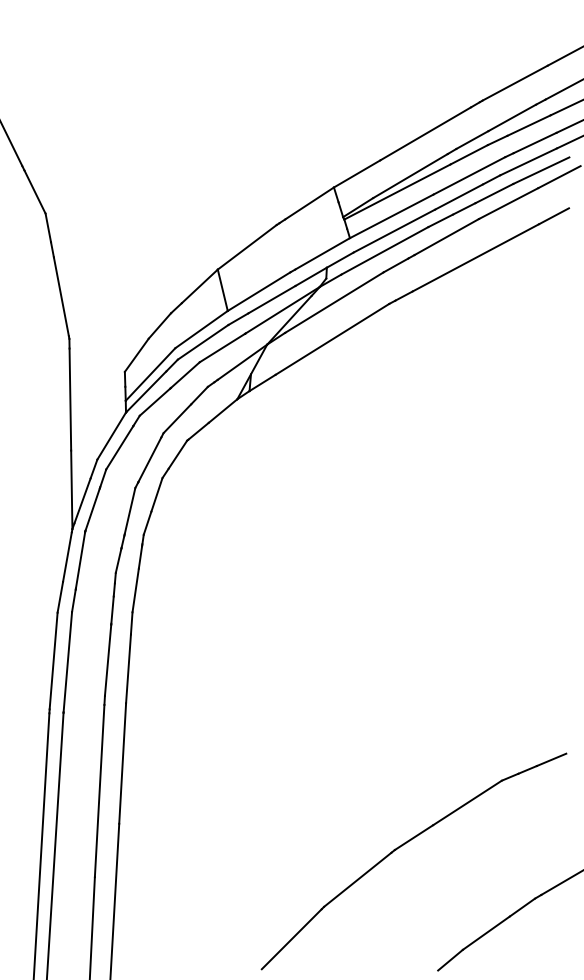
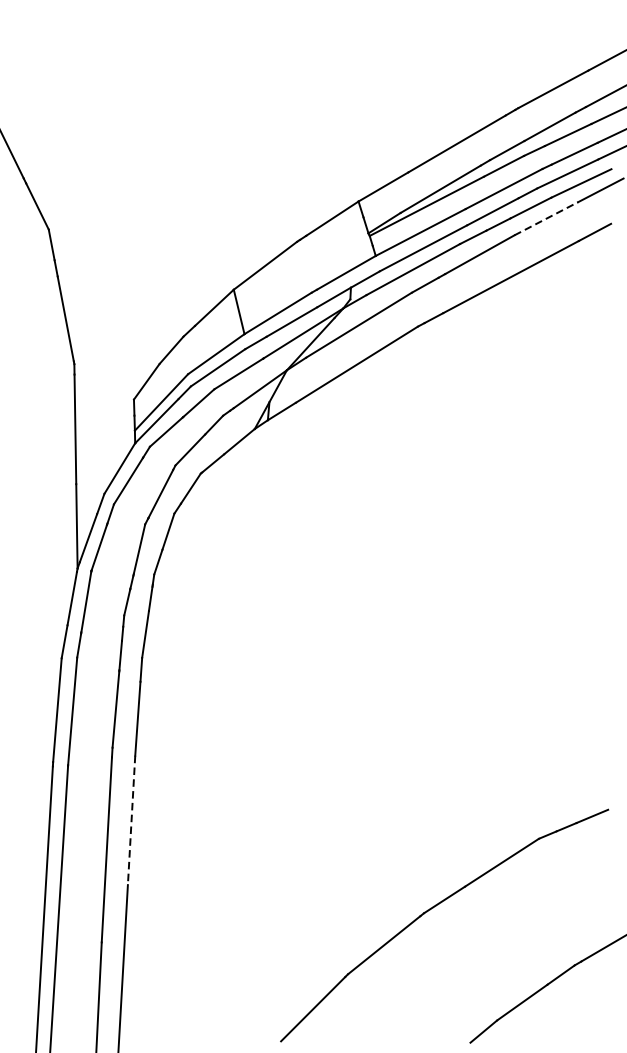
line: (509, 203) -> (547, 218), solid -> dashed
line: (122, 764) -> (131, 821), solid -> dashed

